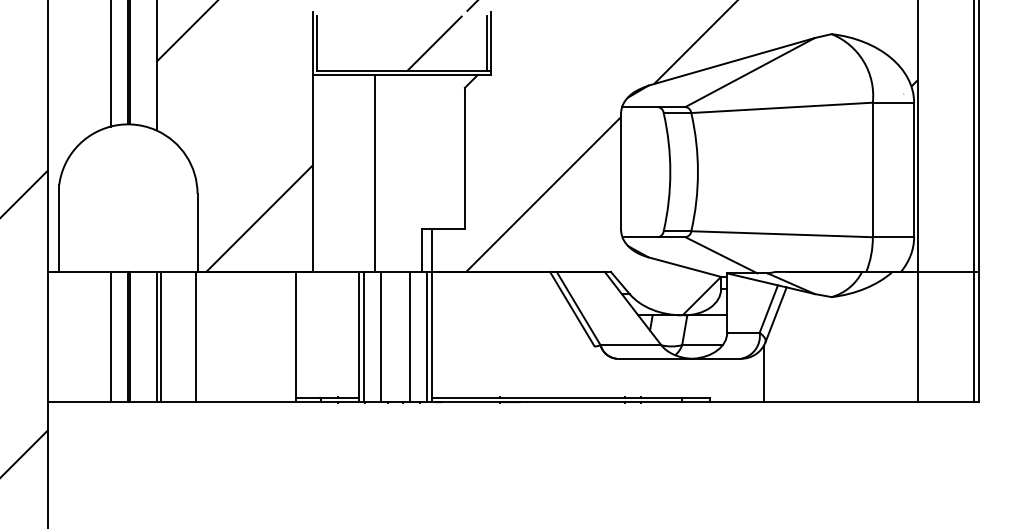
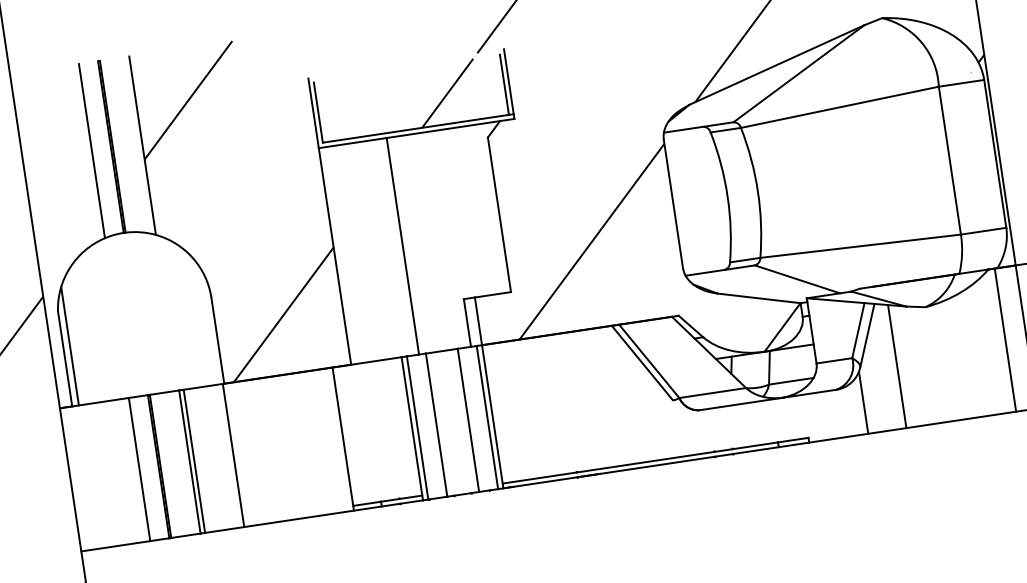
line: (65, 217) -> (70, 345), added
line: (898, 336) -> (1005, 339), added
line: (798, 346) -> (897, 366), added

